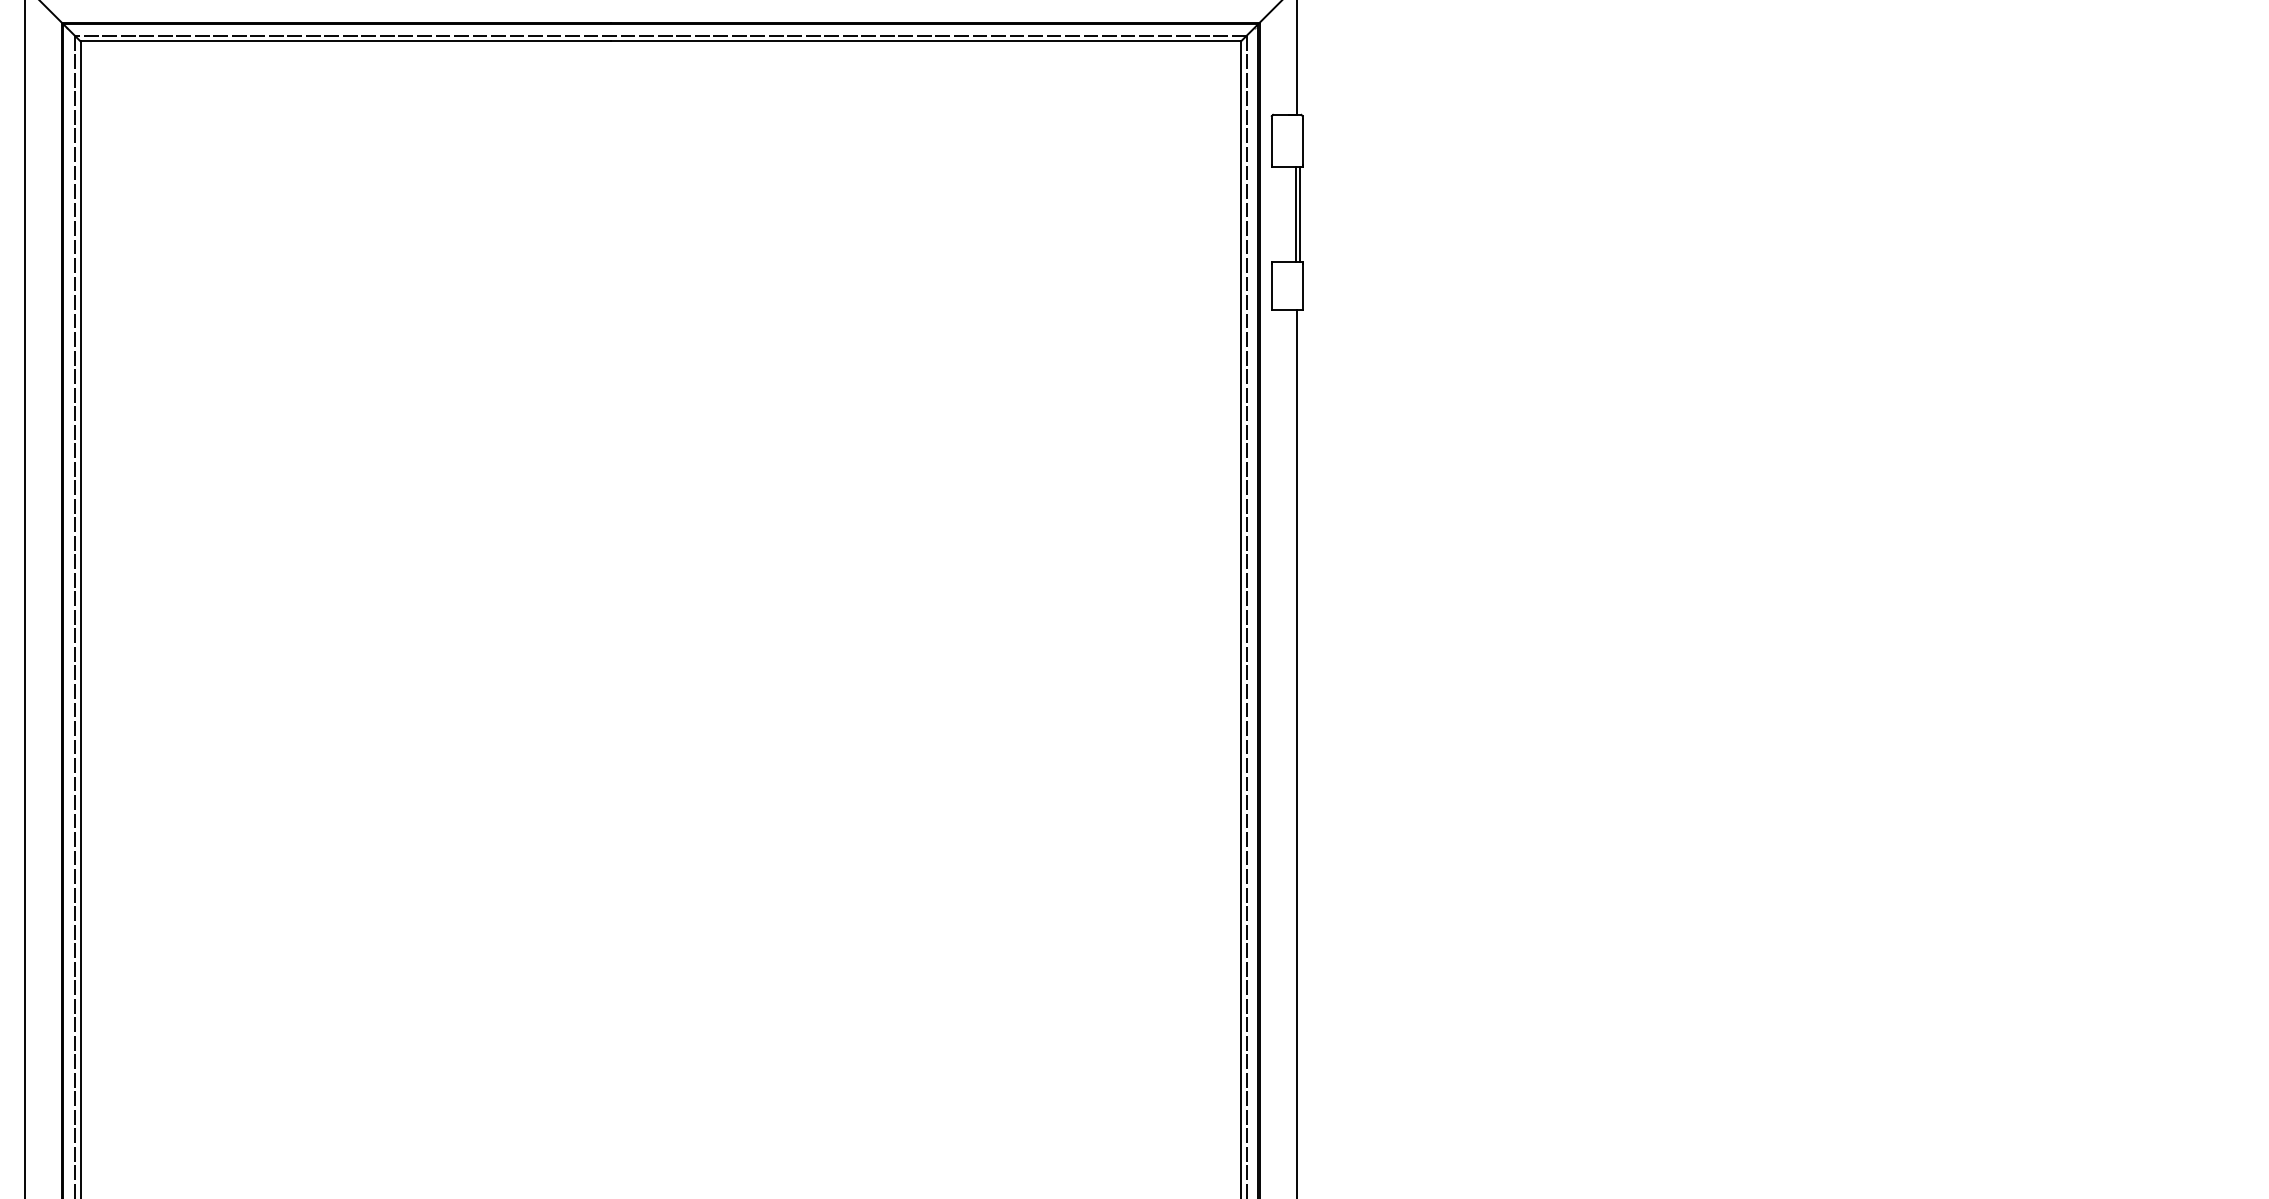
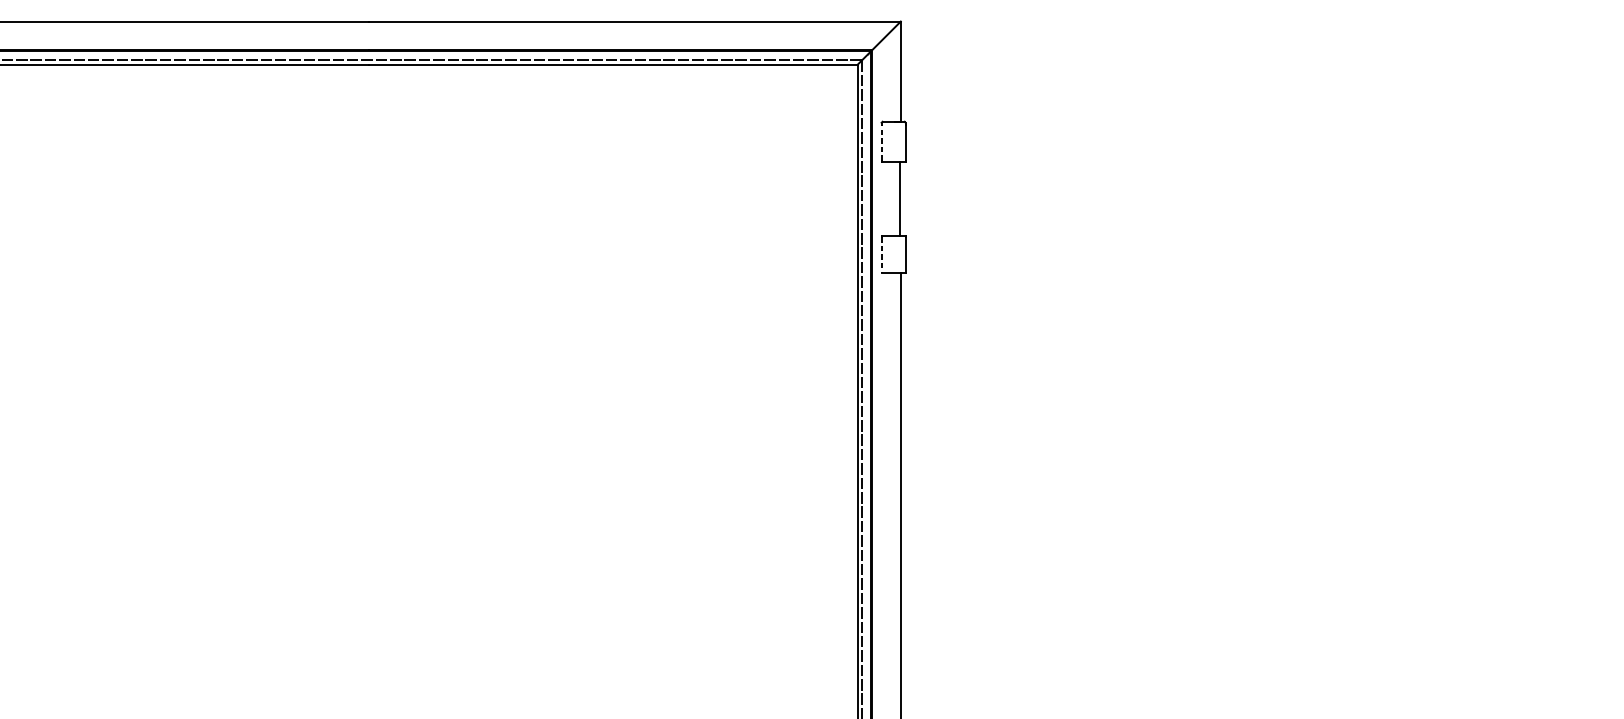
line: (1271, 141) -> (881, 142), solid -> dashed
line: (1299, 213) -> (903, 198), removed
line: (1271, 287) -> (881, 255), solid -> dashed

